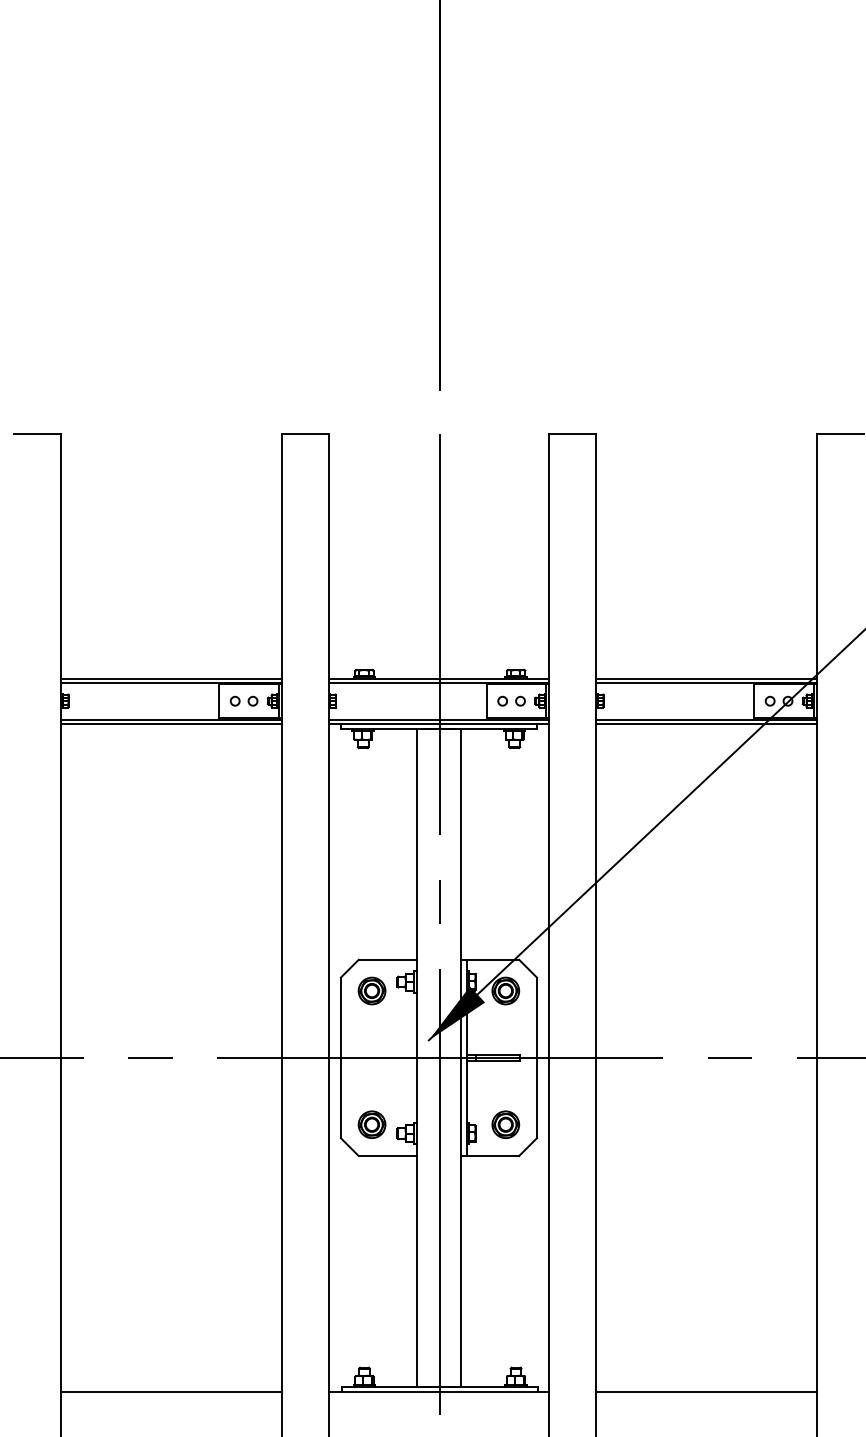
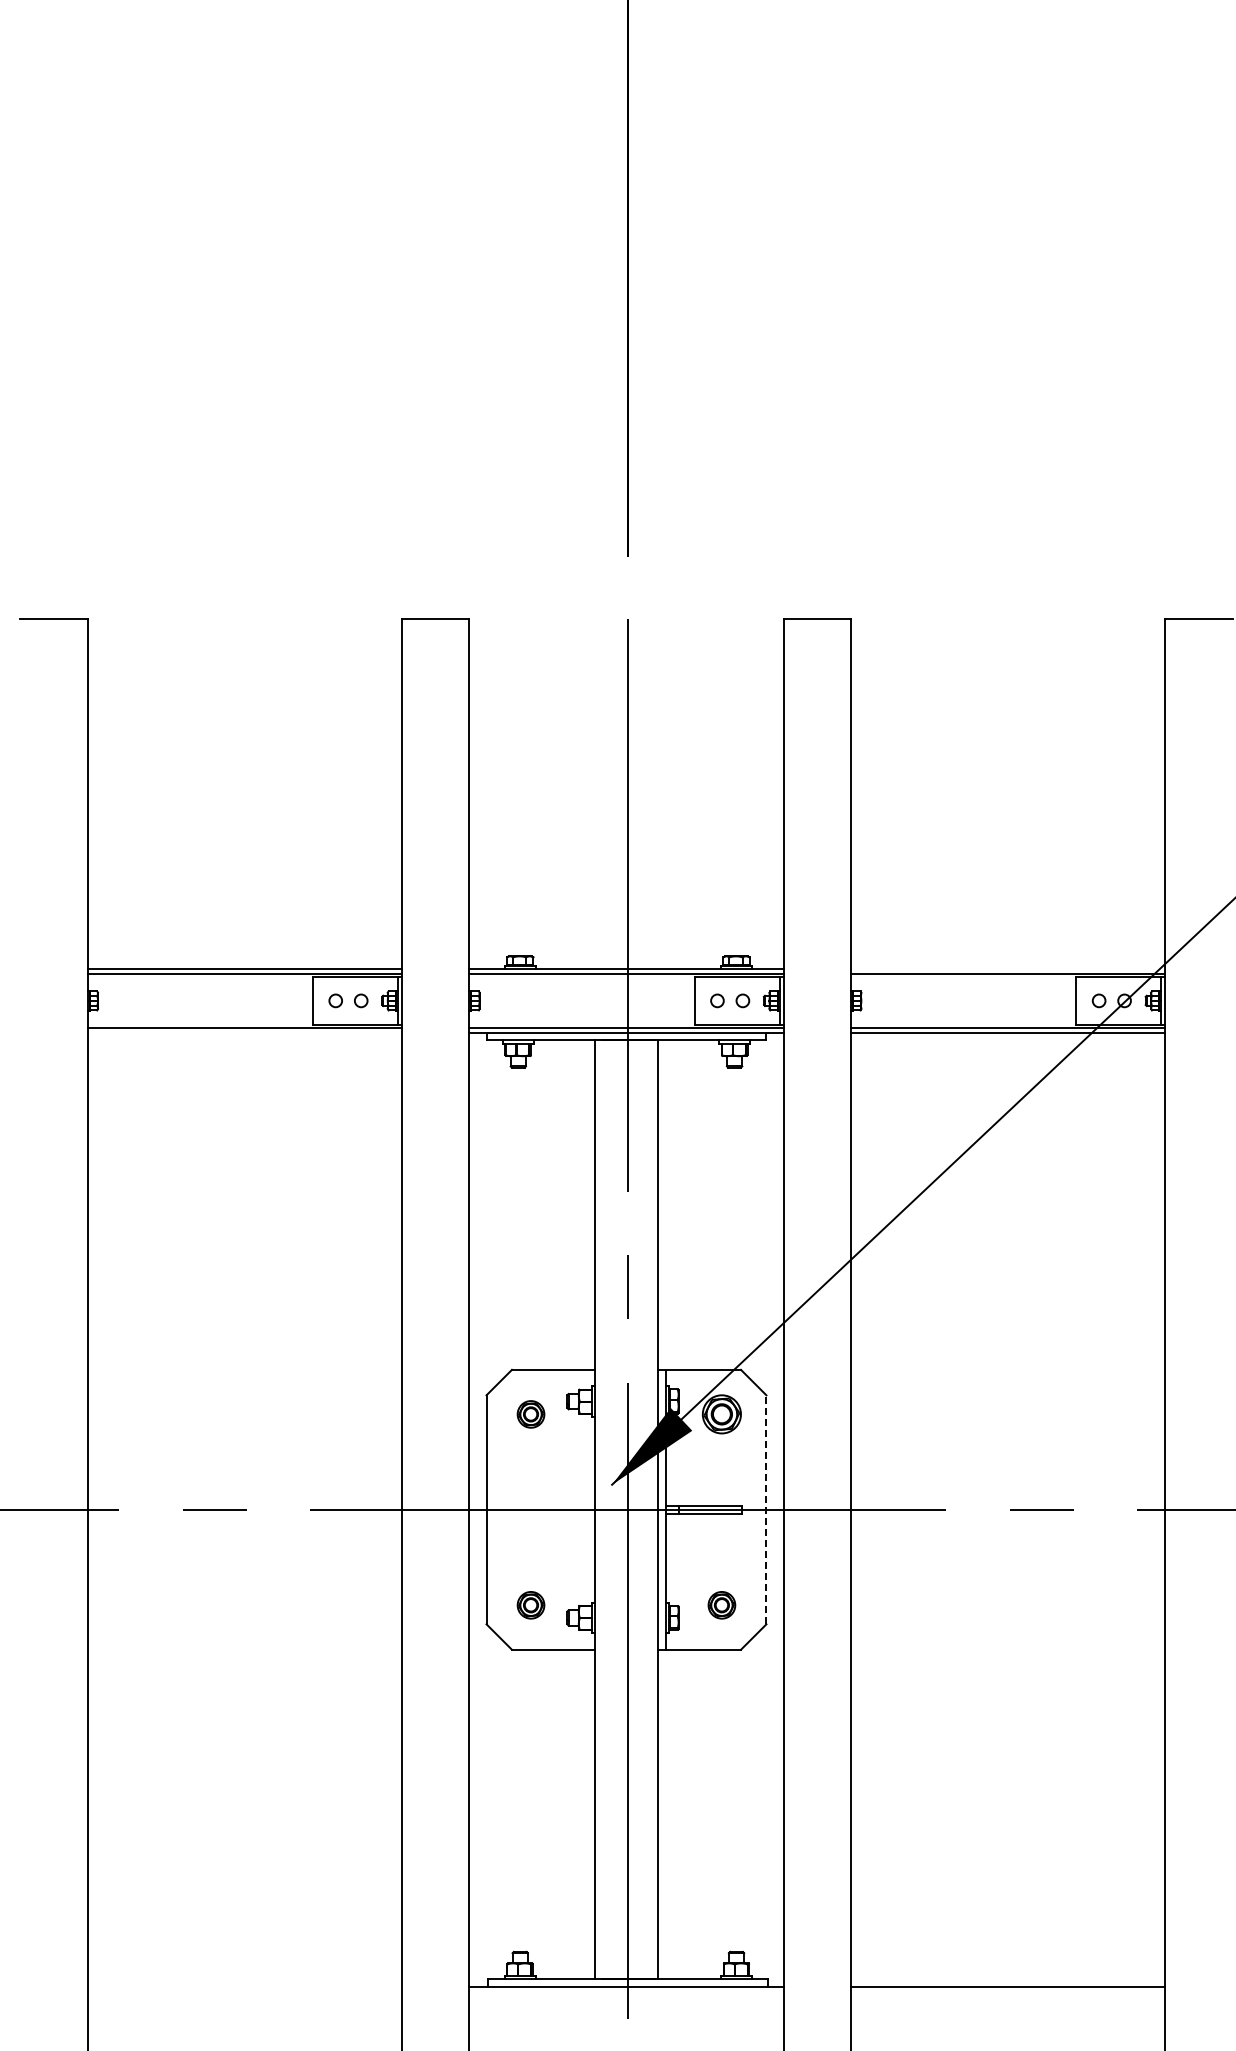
line: (706, 679) -> (1008, 969), removed
line: (171, 723) -> (244, 1032), removed
part: (371, 991) -> (530, 1414), size x0.7
line: (537, 1057) -> (766, 1509), solid -> dashed
part: (371, 1124) -> (530, 1605), size x0.7
part: (505, 1124) -> (721, 1605), size x0.7
line: (171, 1391) -> (244, 1986), removed

